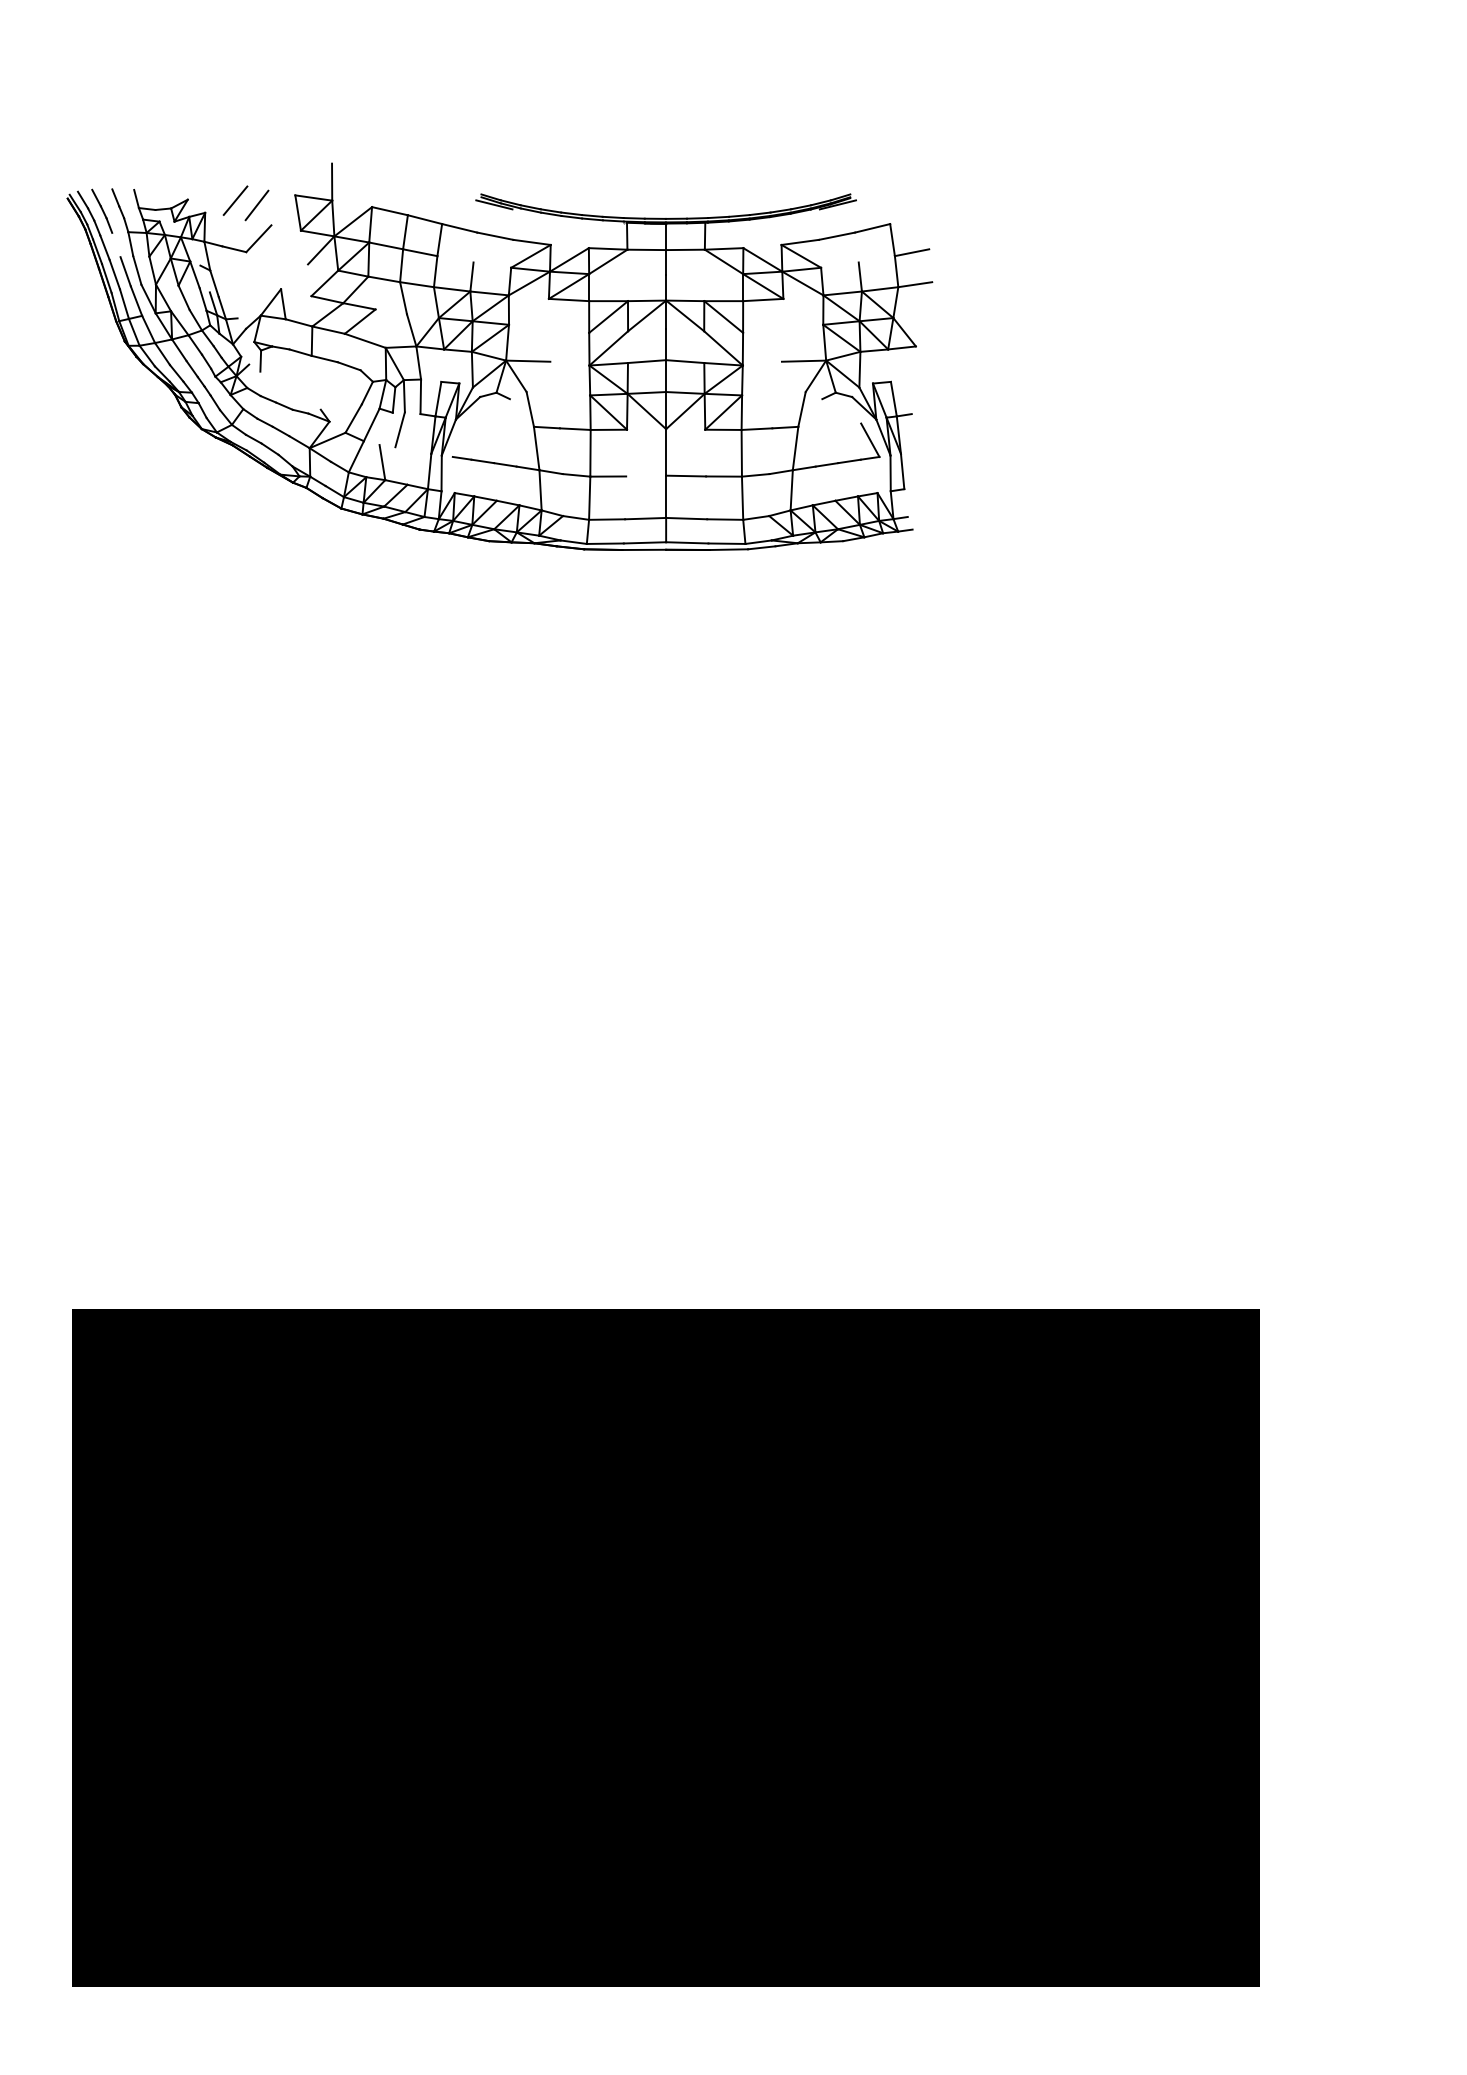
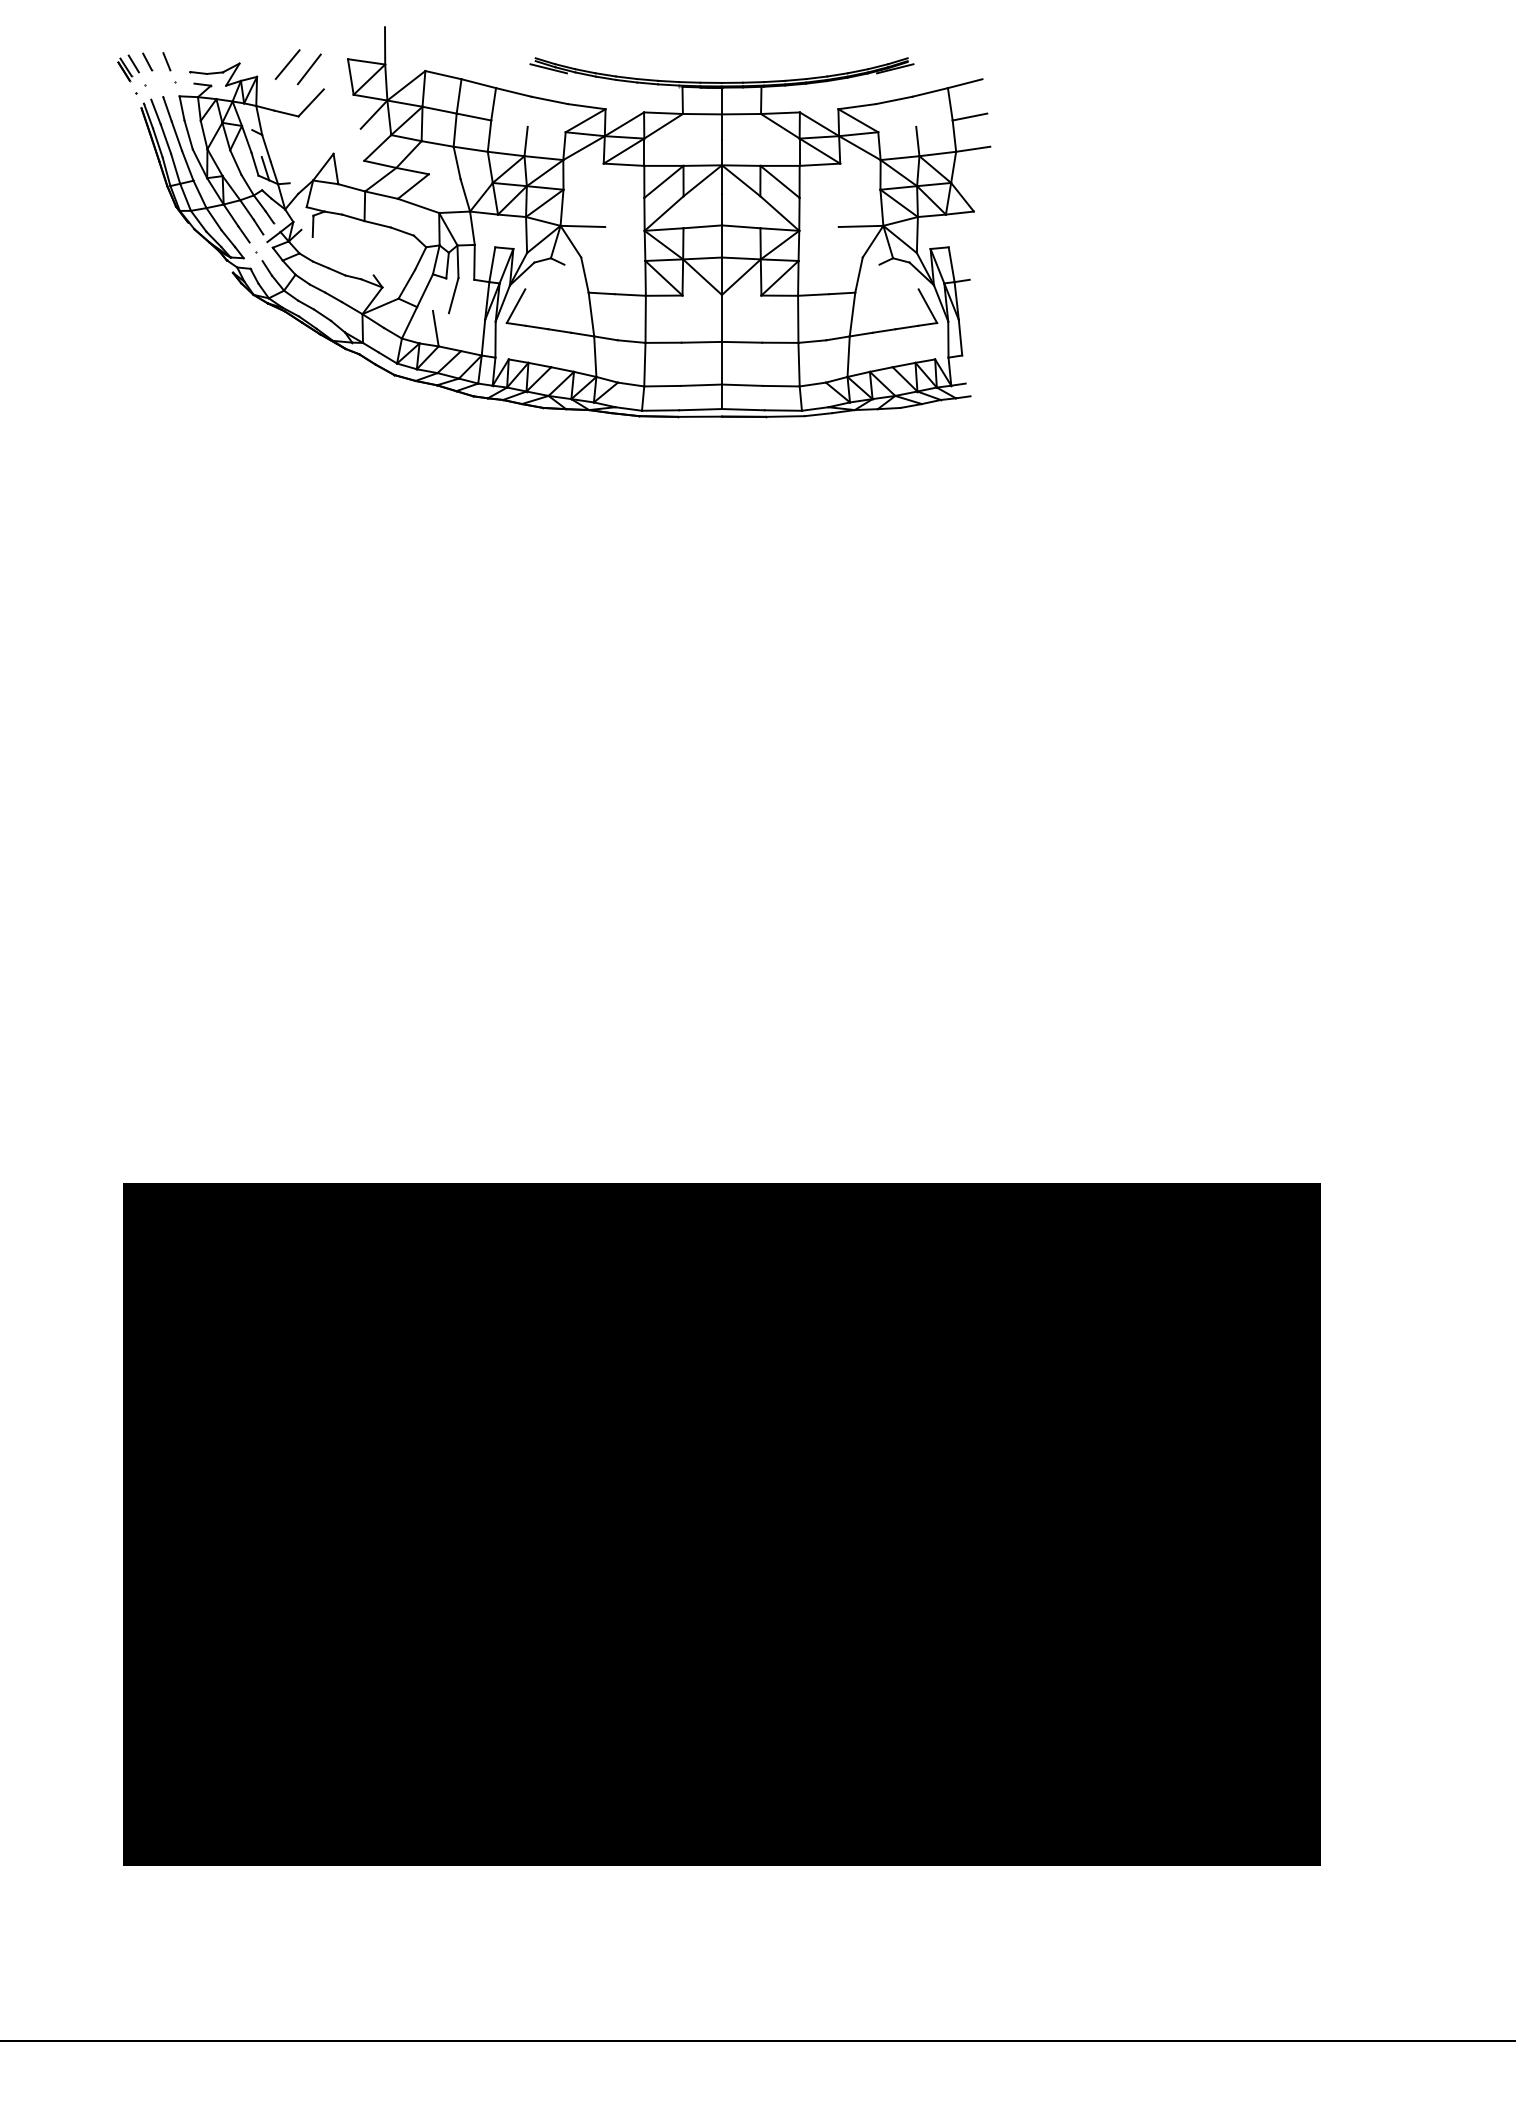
line: (906, 219) -> (964, 83), added
line: (116, 245) -> (167, 109), added
line: (461, 440) -> (515, 306), added
line: (645, 475) -> (701, 341), added

